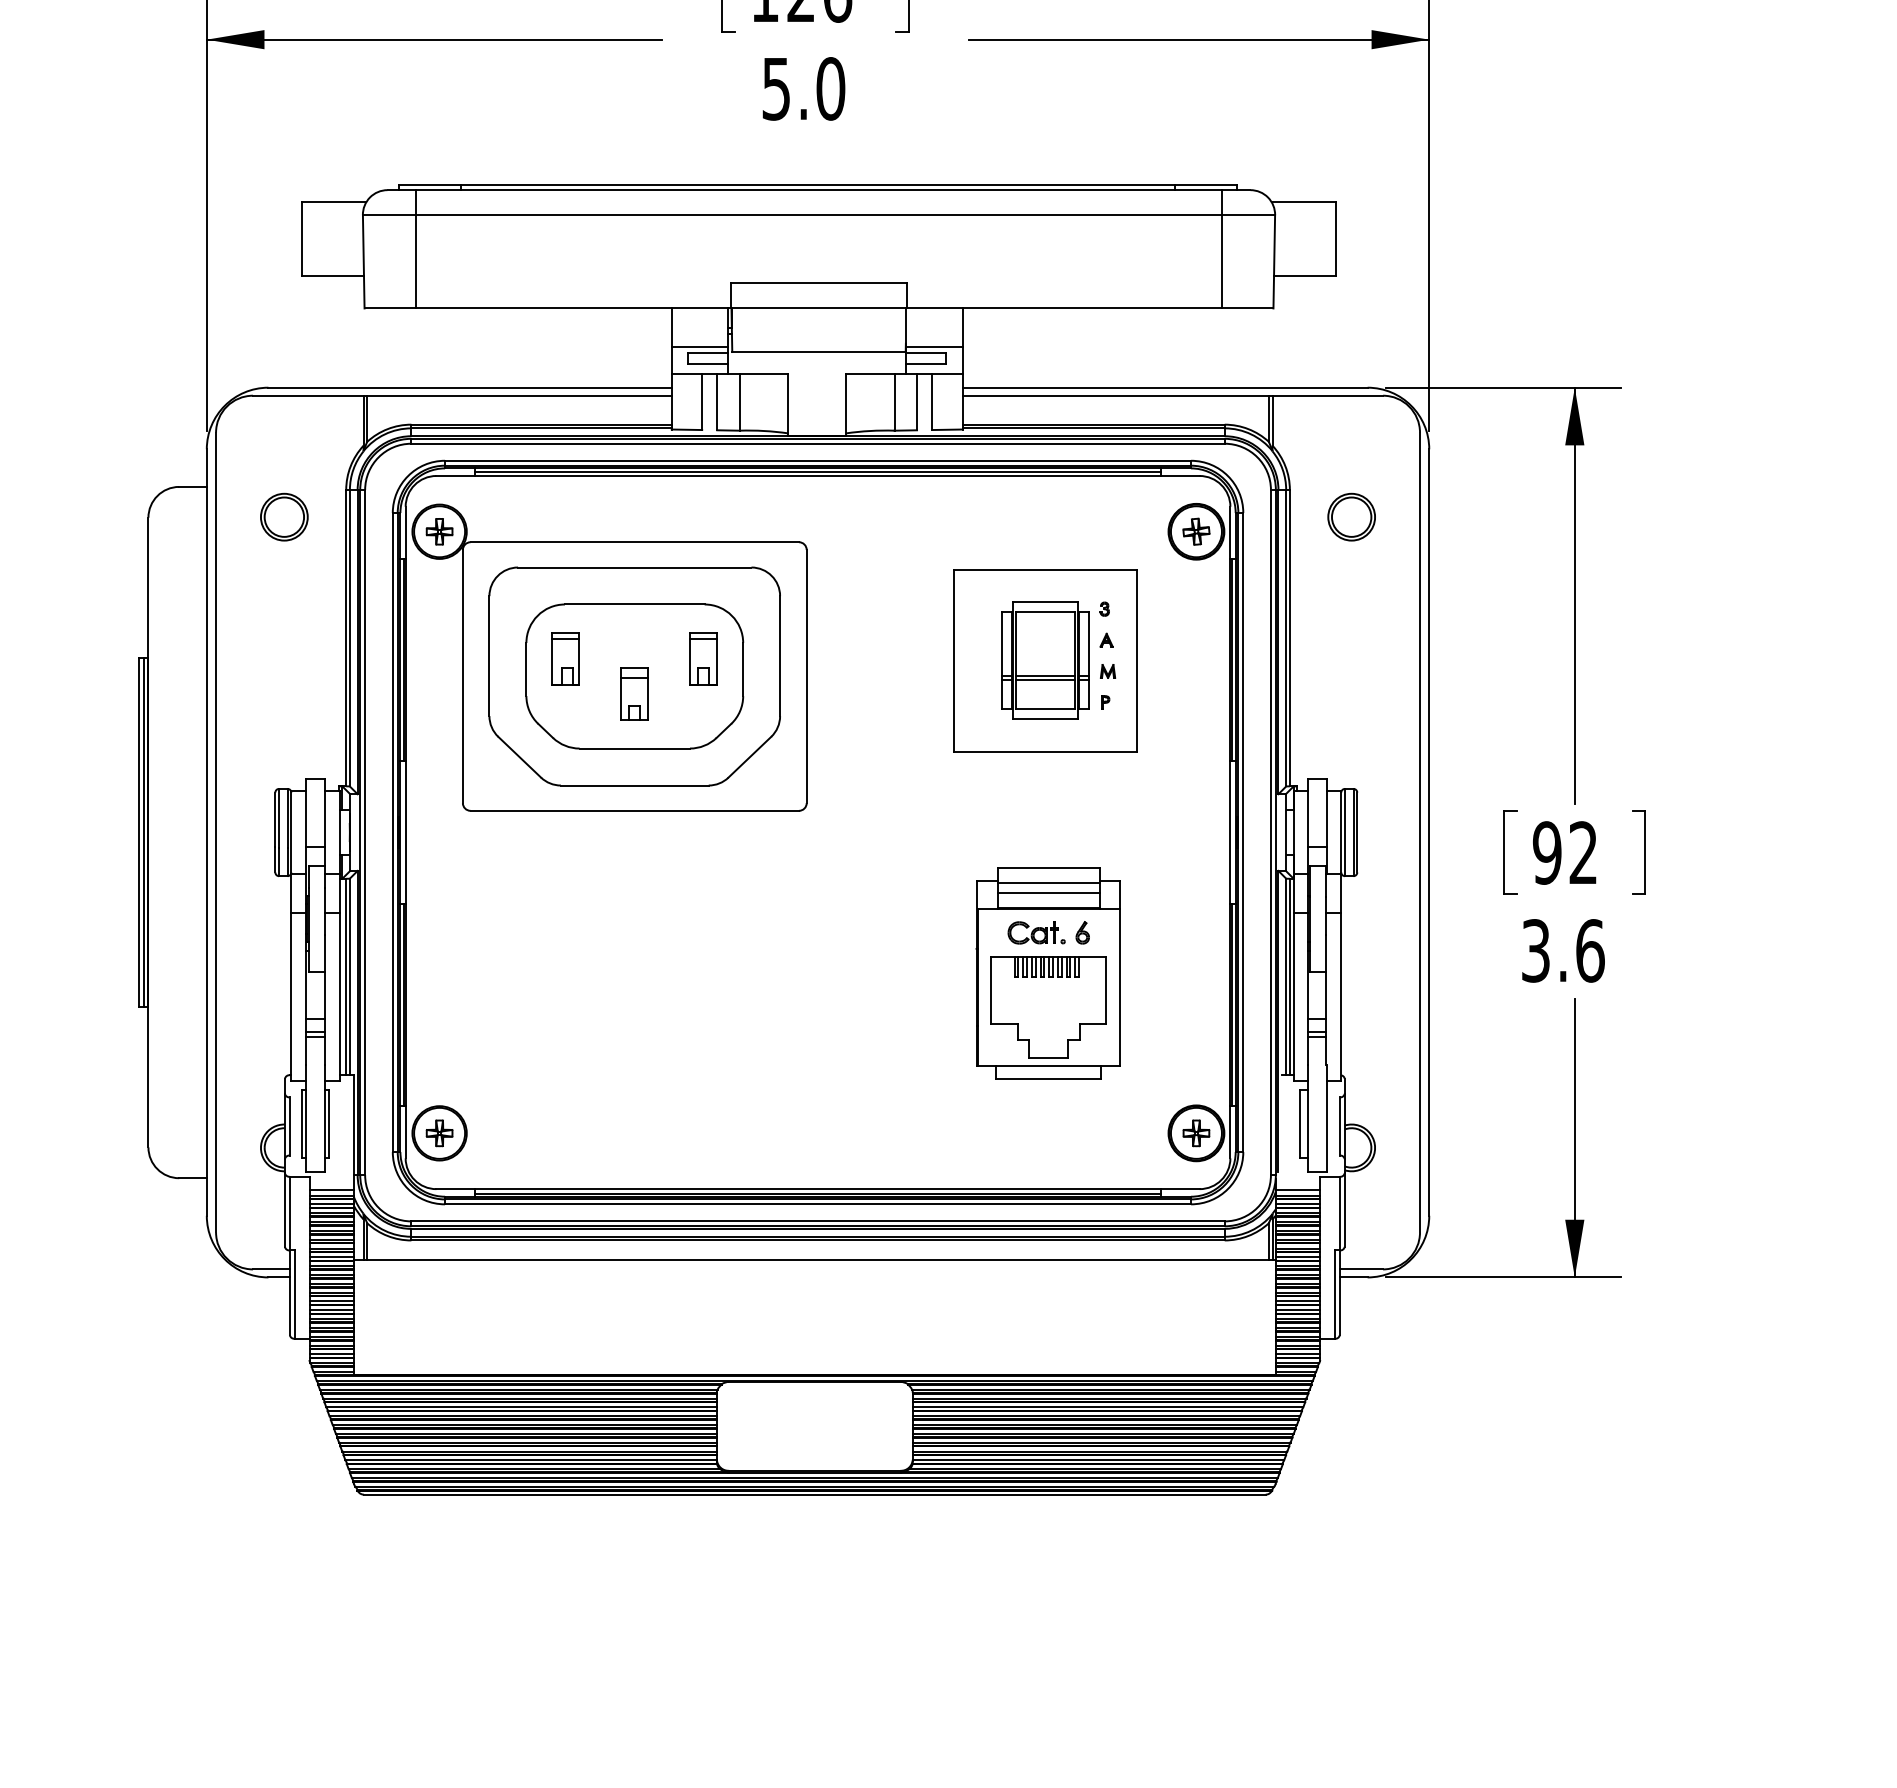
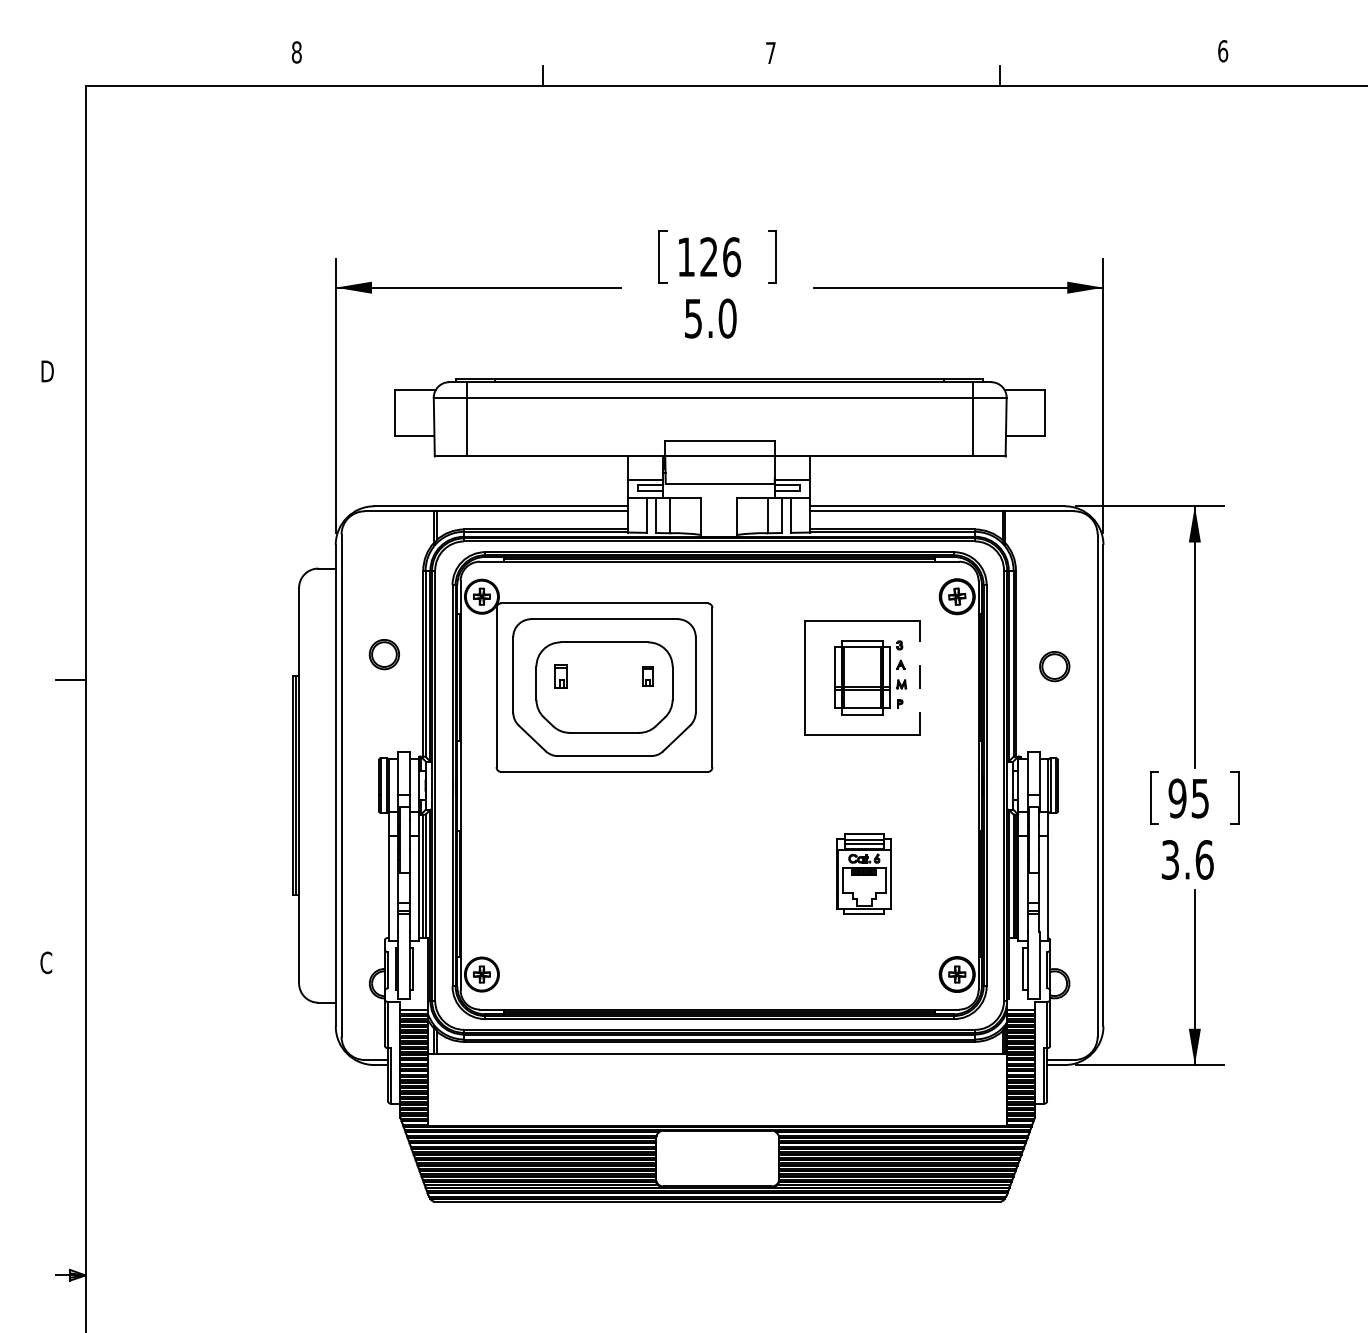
part: (282, 517) -> (383, 654), moved
part: (1351, 517) -> (1054, 666), moved
part: (566, 658) -> (561, 676), size x0.7
part: (703, 658) -> (647, 676), size x0.6
line: (1136, 660) -> (919, 677), solid -> dashed
part: (634, 693) -> (604, 698), removed
text: (1582, 853) -> (1199, 798), 92 -> 95
part: (1047, 972) -> (863, 873), size x0.6

